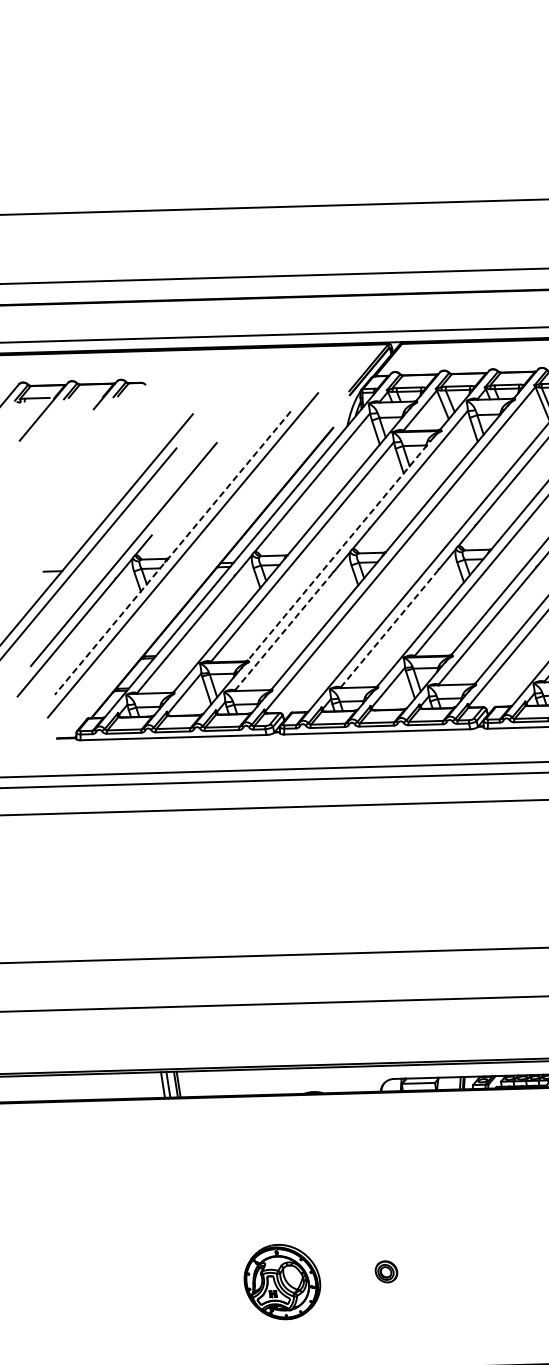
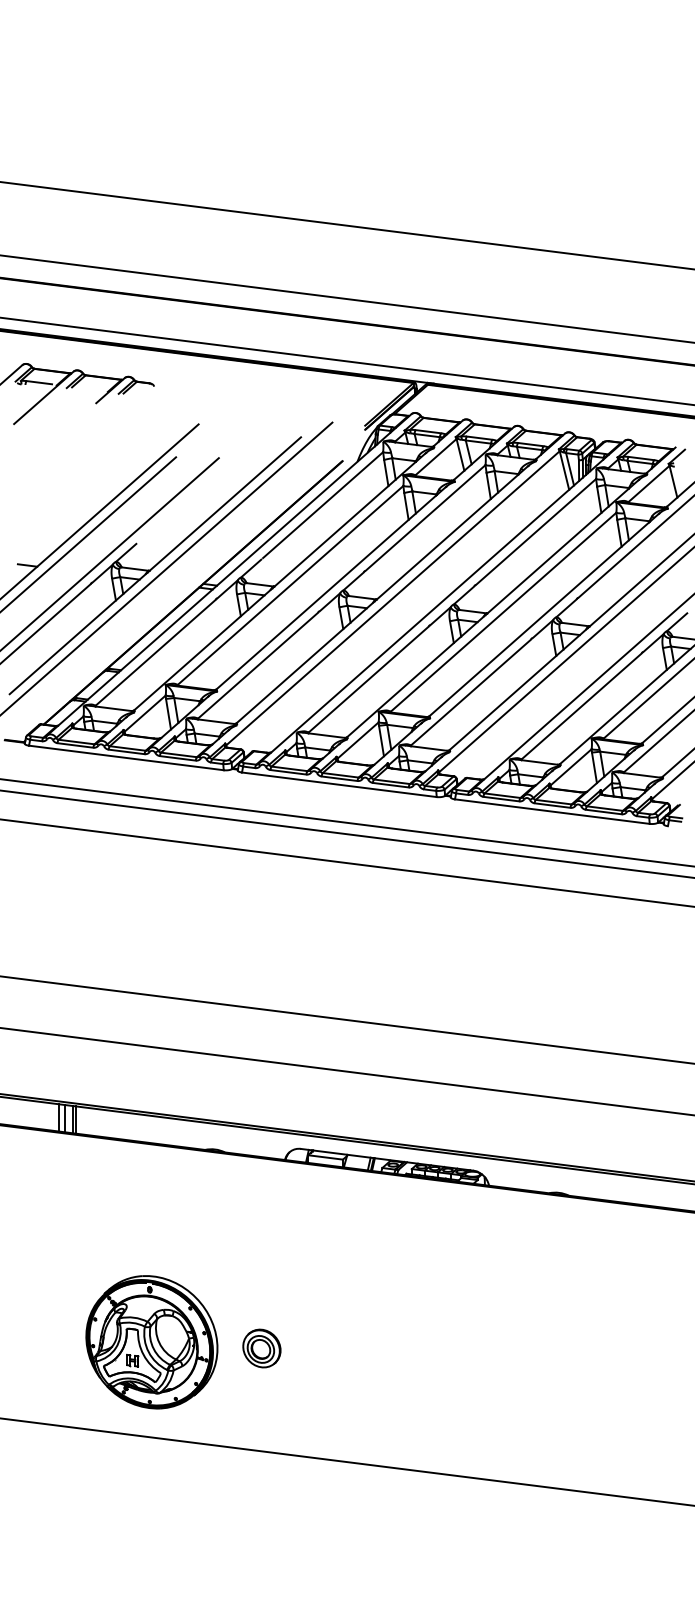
line: (341, 547) -> (331, 587), dashed -> solid
line: (172, 553) -> (154, 566), dashed -> solid
line: (389, 628) -> (368, 679), dashed -> solid
line: (284, 631) -> (258, 665), dashed -> solid
part: (386, 1271) -> (261, 1348), size x1.67
part: (282, 1282) -> (151, 1342), size x1.67

